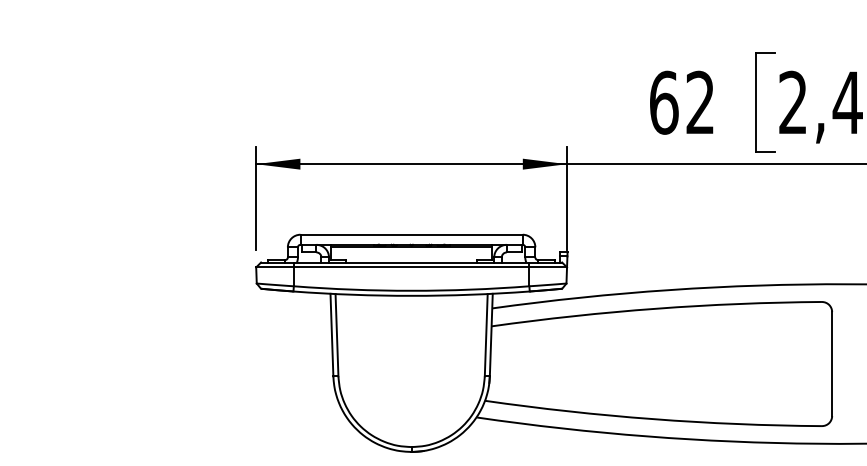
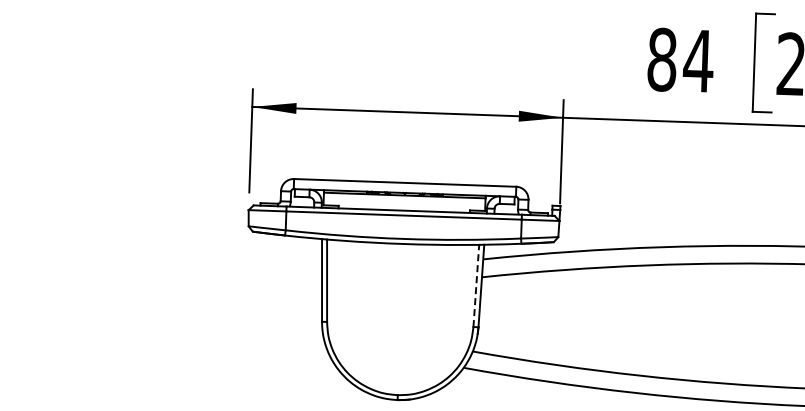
text: (682, 102) -> (680, 60), 62 -> 84
line: (486, 334) -> (476, 285), solid -> dashed

